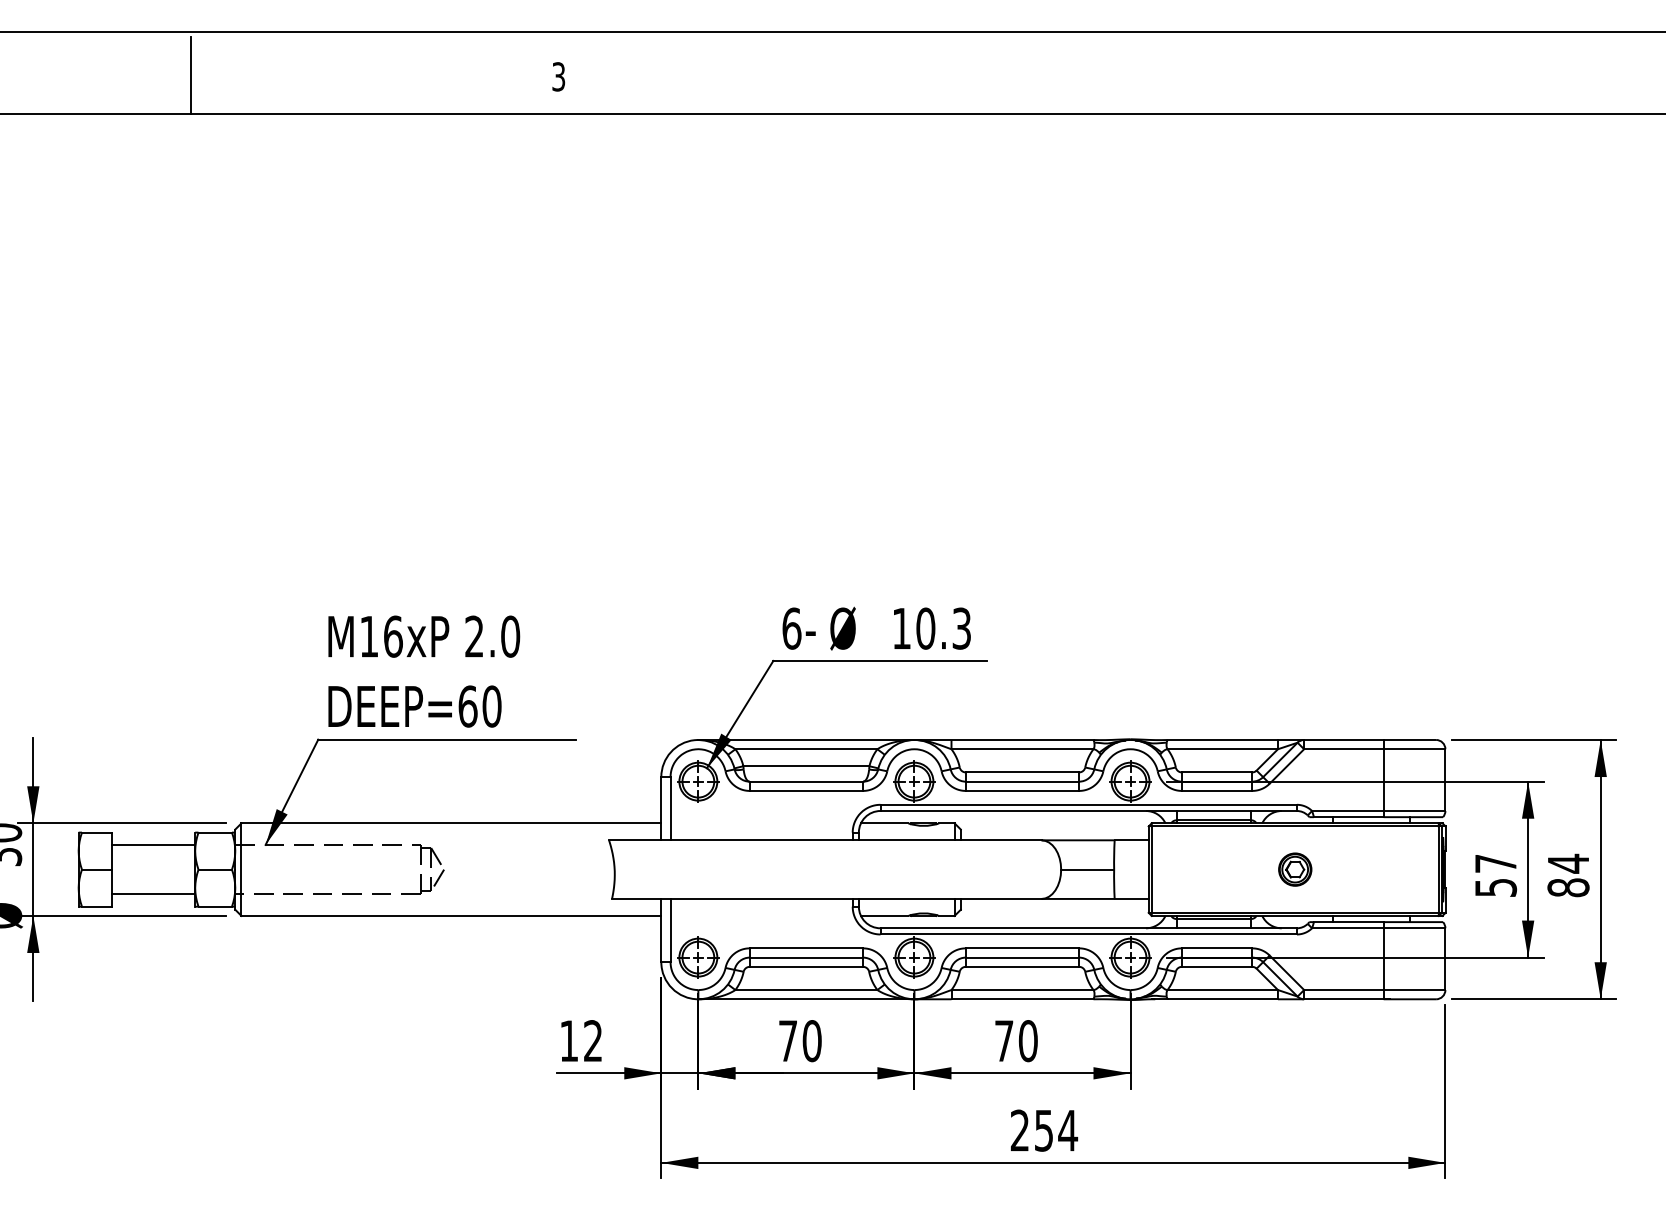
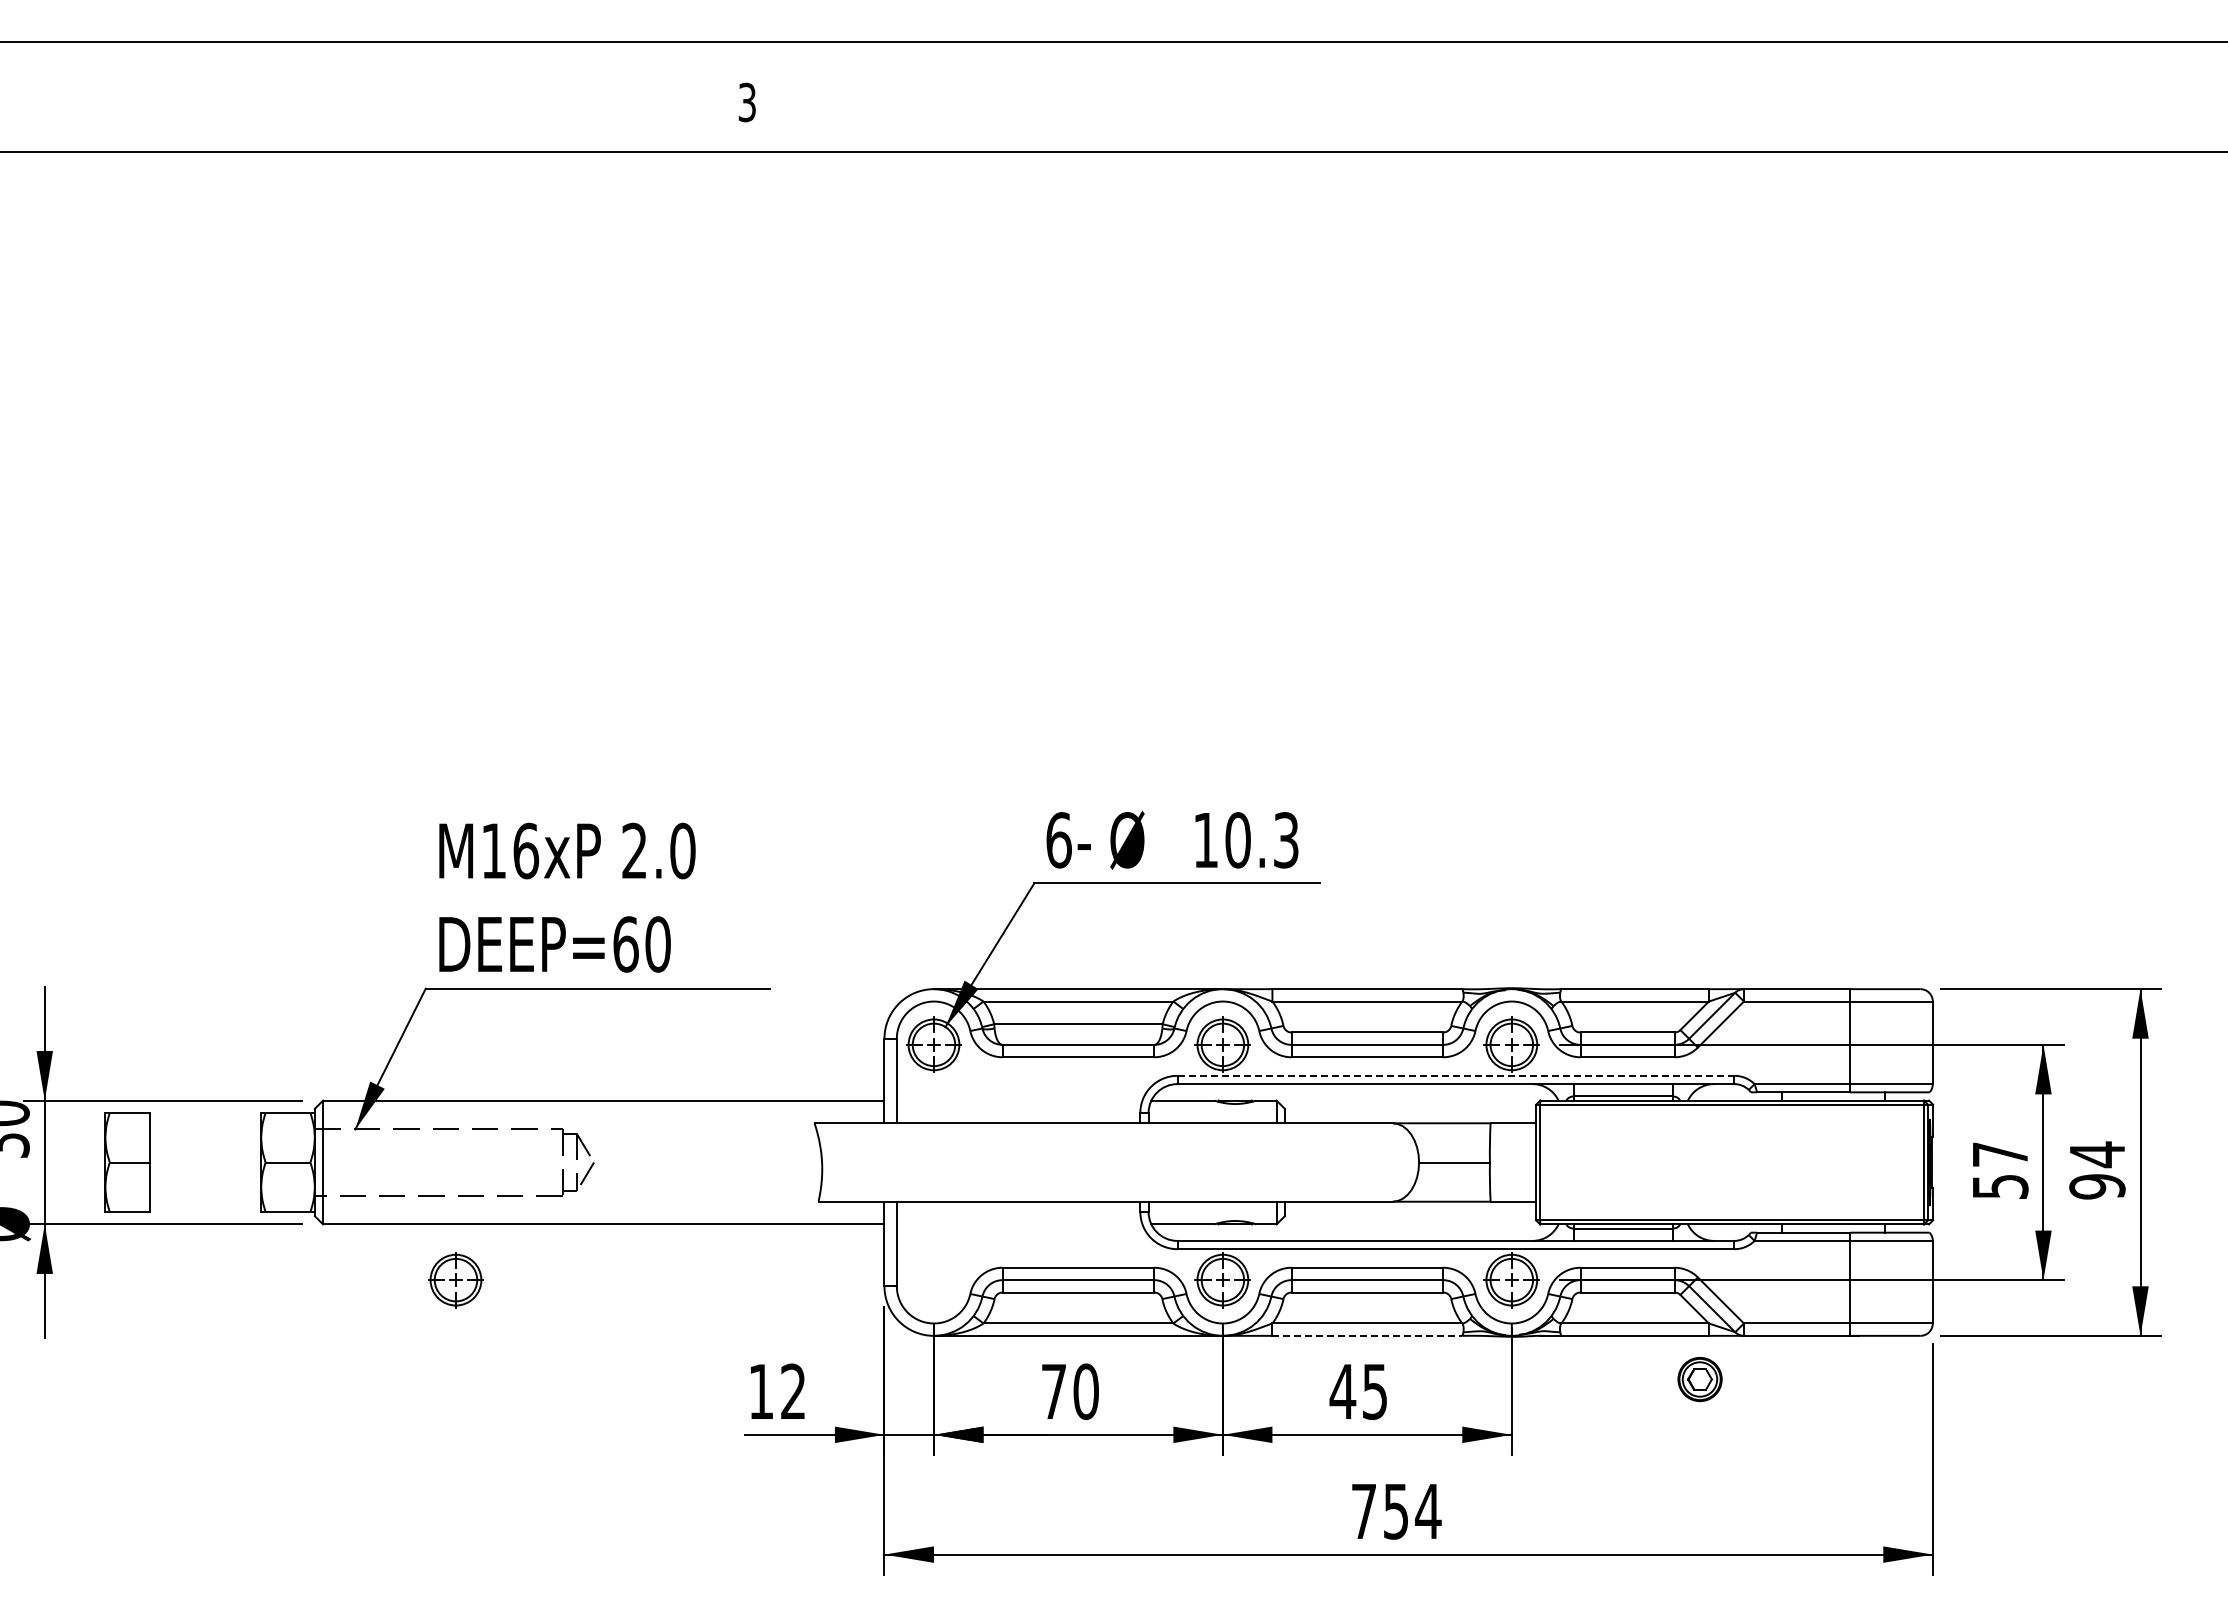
line: (190, 74) -> (255, 99), removed
line: (1089, 804) -> (1456, 1075), solid -> dashed
line: (153, 844) -> (205, 1129), removed
part: (1294, 869) -> (1699, 1379), moved
text: (1568, 887) -> (2097, 1186), 84 -> 94
line: (153, 894) -> (205, 1195), removed
part: (698, 957) -> (455, 1280), moved
line: (1022, 999) -> (1367, 1335), solid -> dashed
text: (1015, 1040) -> (1358, 1391), 70 -> 45
text: (1019, 1129) -> (1363, 1510), 254 -> 754

